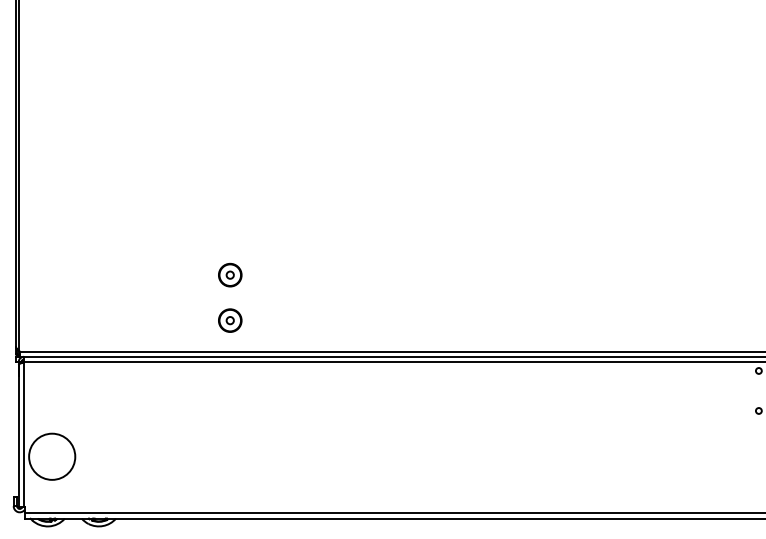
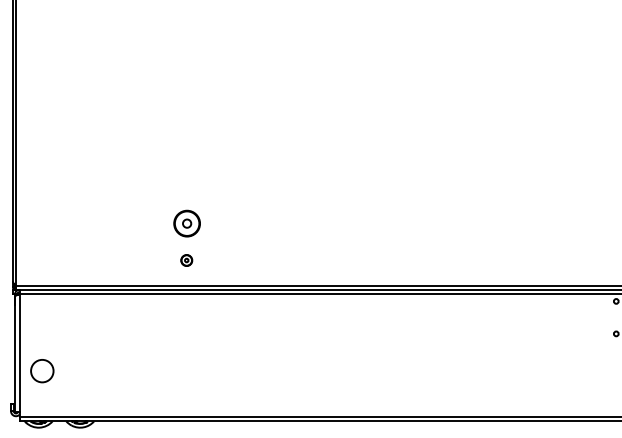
part: (229, 275) -> (186, 223), size x1.4
part: (229, 320) -> (186, 260), size x0.6
circle: (52, 456) -> (42, 370), size x0.6

